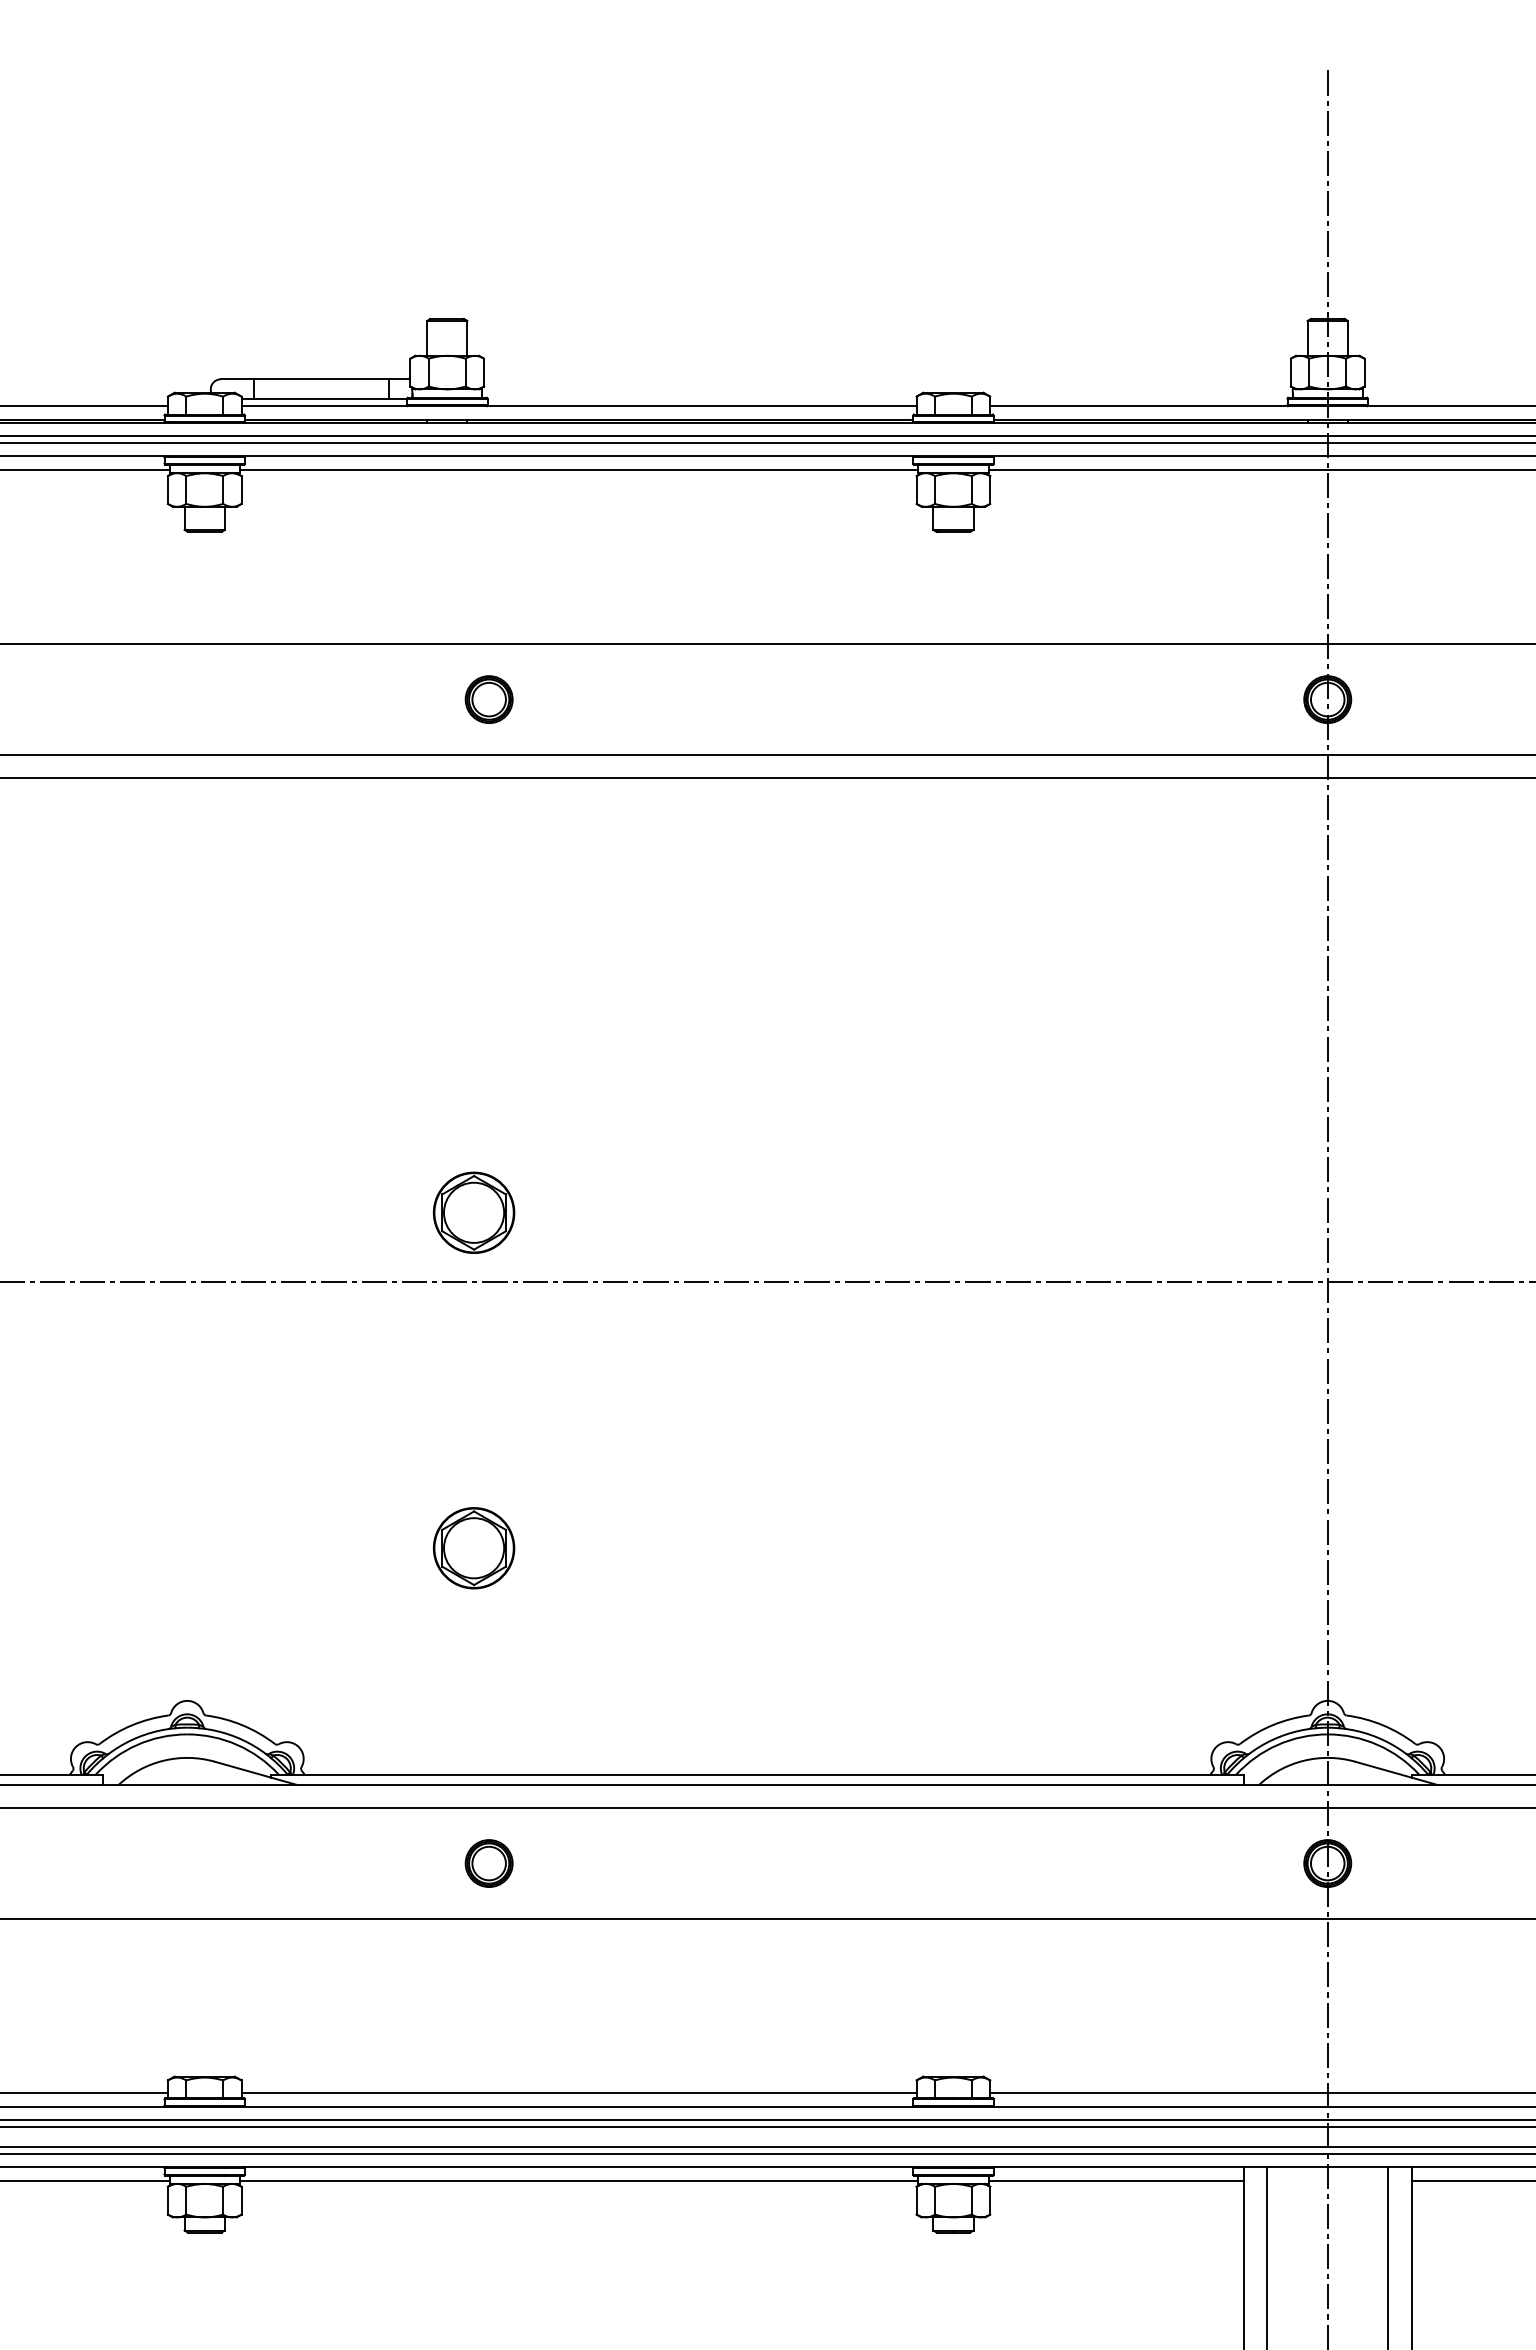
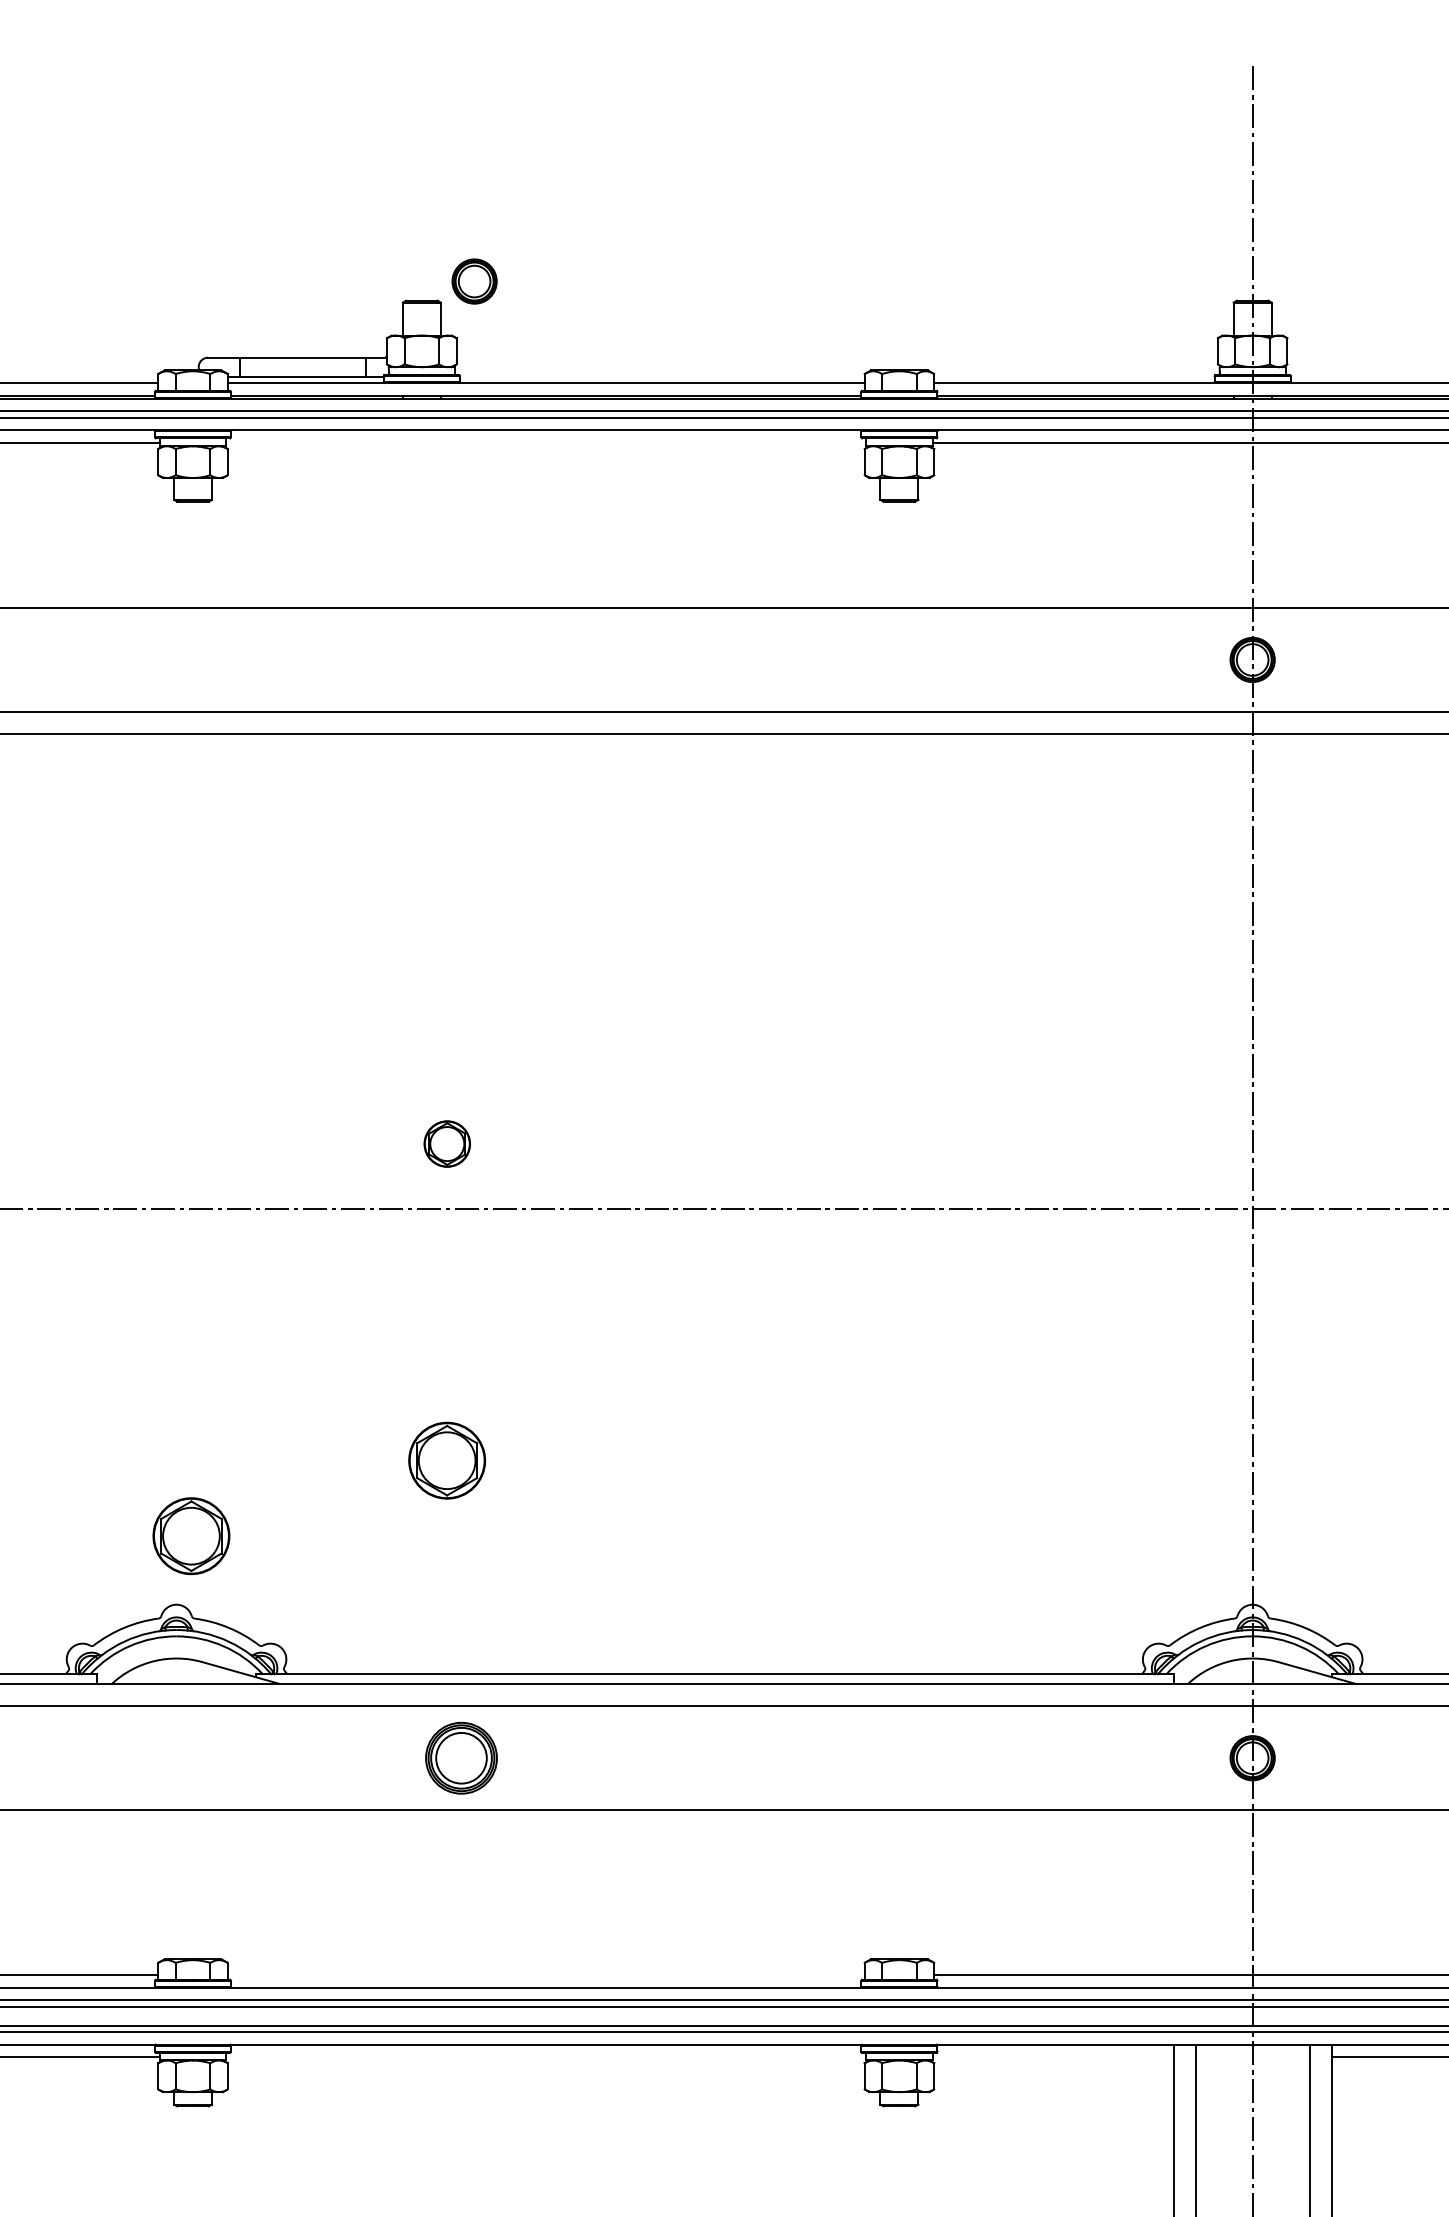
line: (578, 469) -> (545, 442), removed
part: (488, 699) -> (473, 281), moved
part: (474, 1212) -> (447, 1143), size x0.6
part: (203, 1628) -> (191, 1536), added
part: (488, 1863) -> (460, 1758), size x1.6
line: (578, 2093) -> (545, 1975), removed
line: (578, 2180) -> (545, 2057), removed
line: (1115, 2180) -> (1052, 2057), removed

